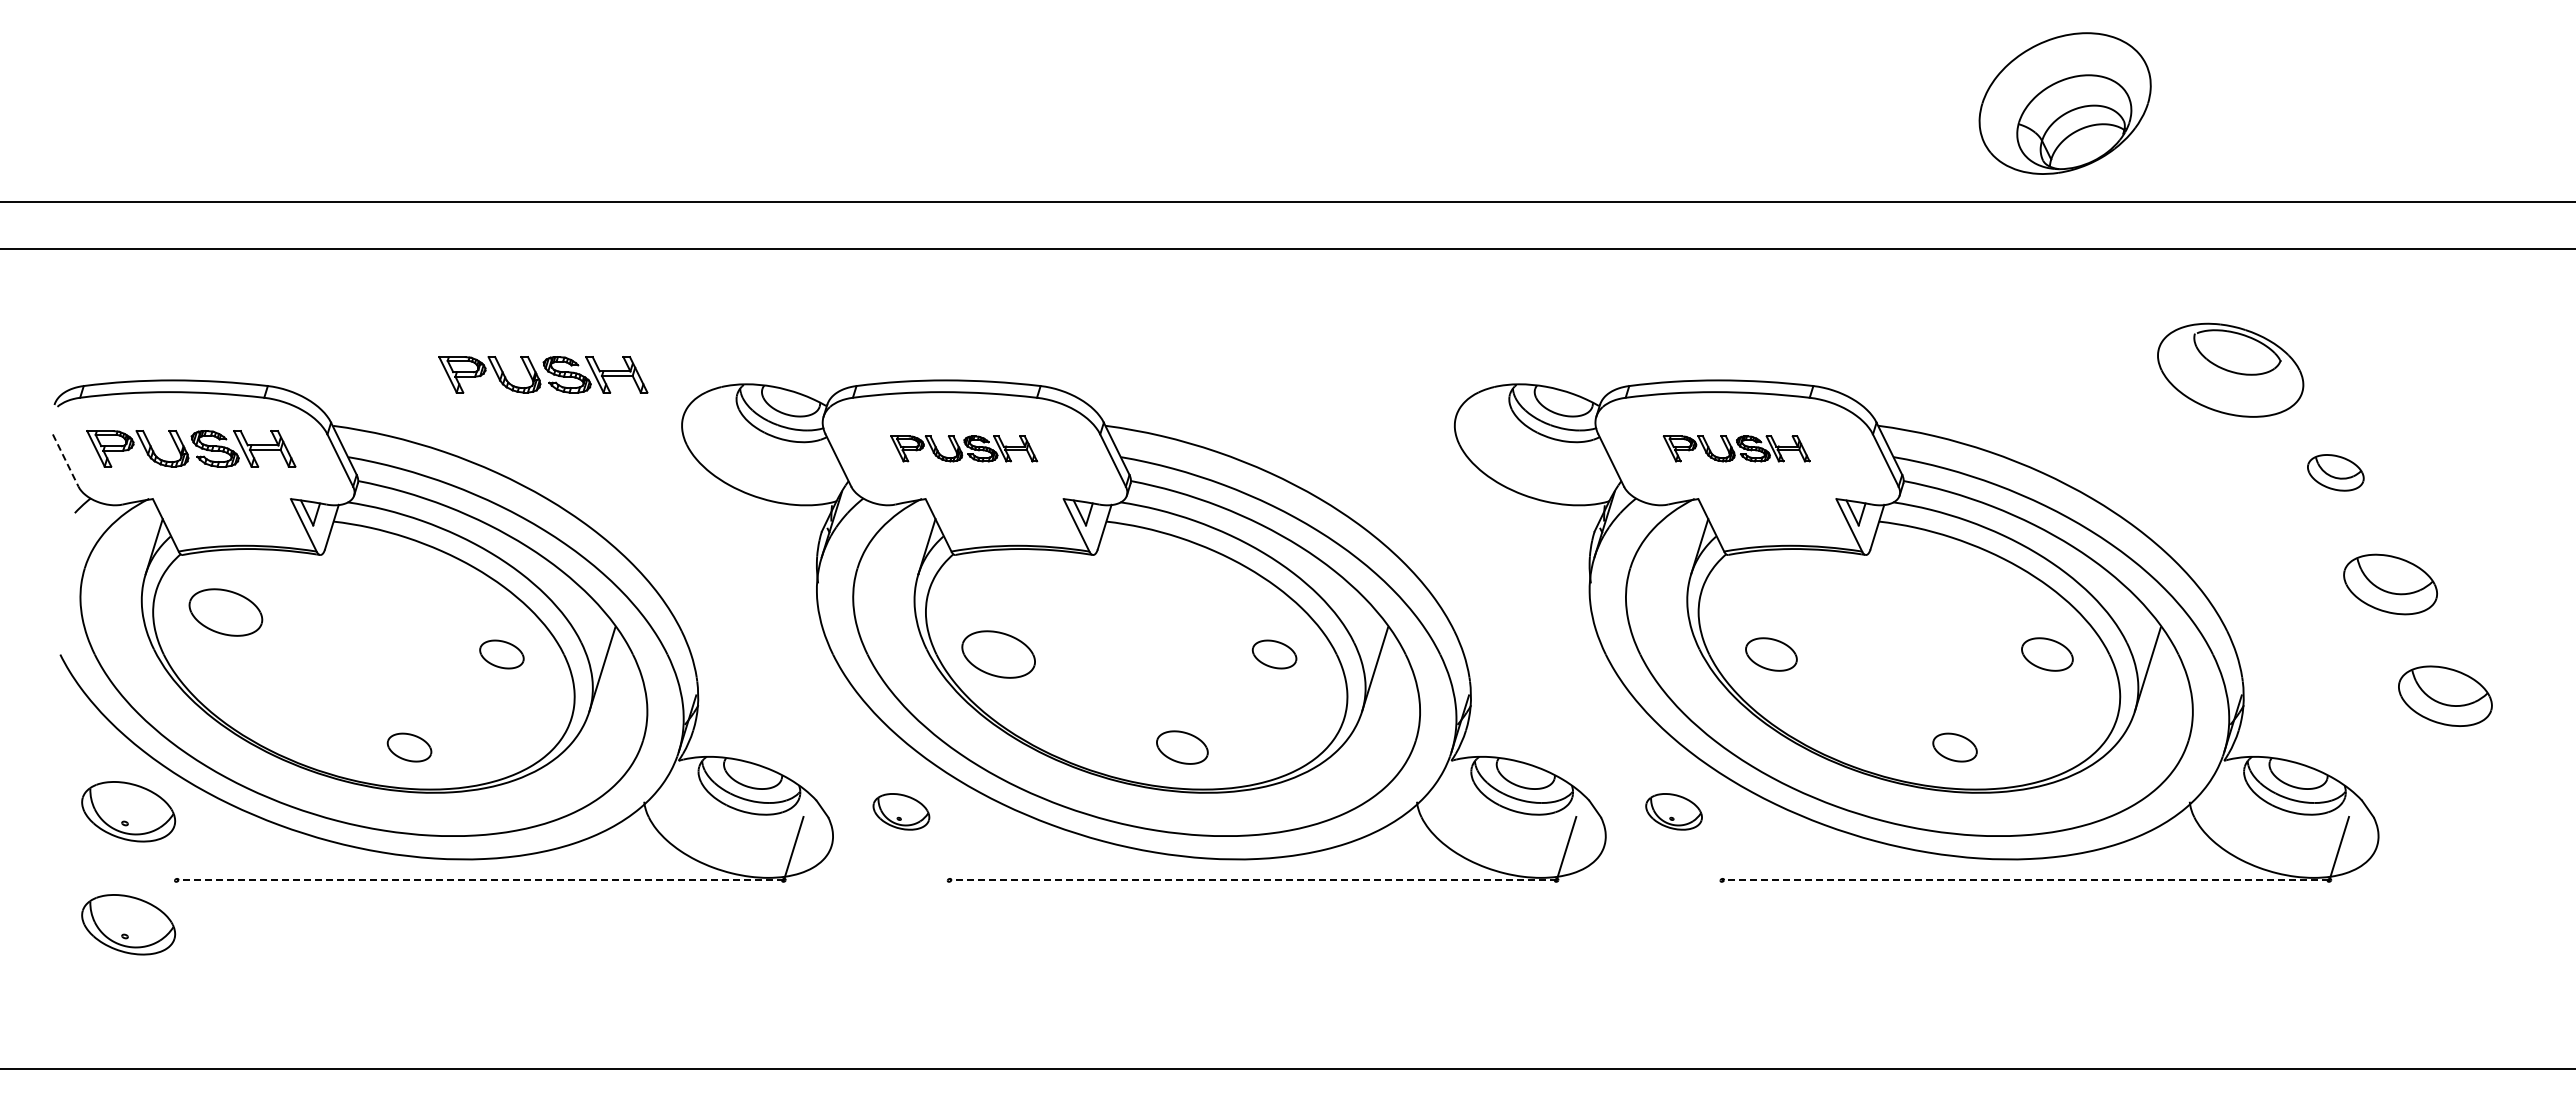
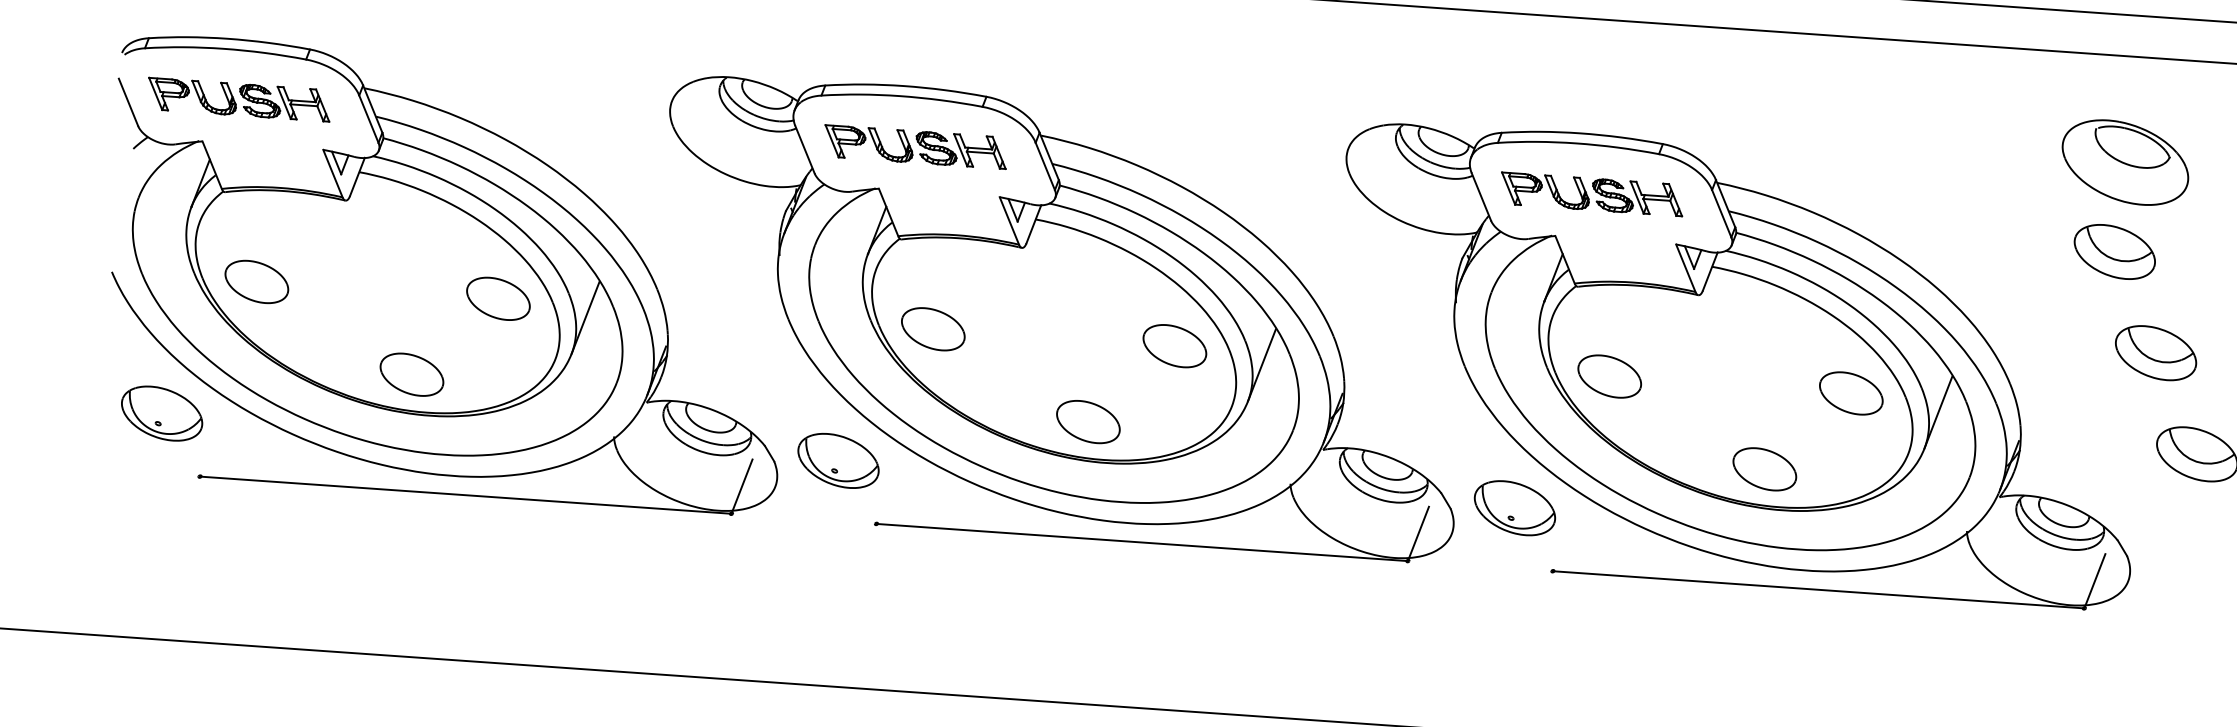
part: (2230, 369) -> (2125, 161), moved
part: (543, 374) -> (552, 56), removed
part: (964, 448) -> (916, 146), size x1.43
part: (1736, 448) -> (1591, 194), size x1.43
line: (65, 461) -> (128, 103), dashed -> solid
part: (2335, 472) -> (2114, 251), size x1.67
part: (225, 612) -> (256, 281), moved
part: (501, 654) -> (498, 298), size x1.67
part: (1274, 654) -> (1174, 346), size x1.67
part: (1771, 654) -> (1609, 376), size x1.43
part: (2047, 654) -> (1851, 393), size x1.43
part: (409, 747) -> (411, 374), size x1.67
part: (1182, 747) -> (1088, 421), size x1.43
part: (1954, 747) -> (1764, 469), size x1.67
part: (901, 811) -> (838, 460), size x1.67
part: (1673, 811) -> (1514, 507), size x1.67
line: (480, 880) -> (465, 495), dashed -> solid
line: (1253, 880) -> (1142, 542), dashed -> solid
line: (2025, 880) -> (1818, 589), dashed -> solid
part: (128, 924) -> (155, 512), removed

